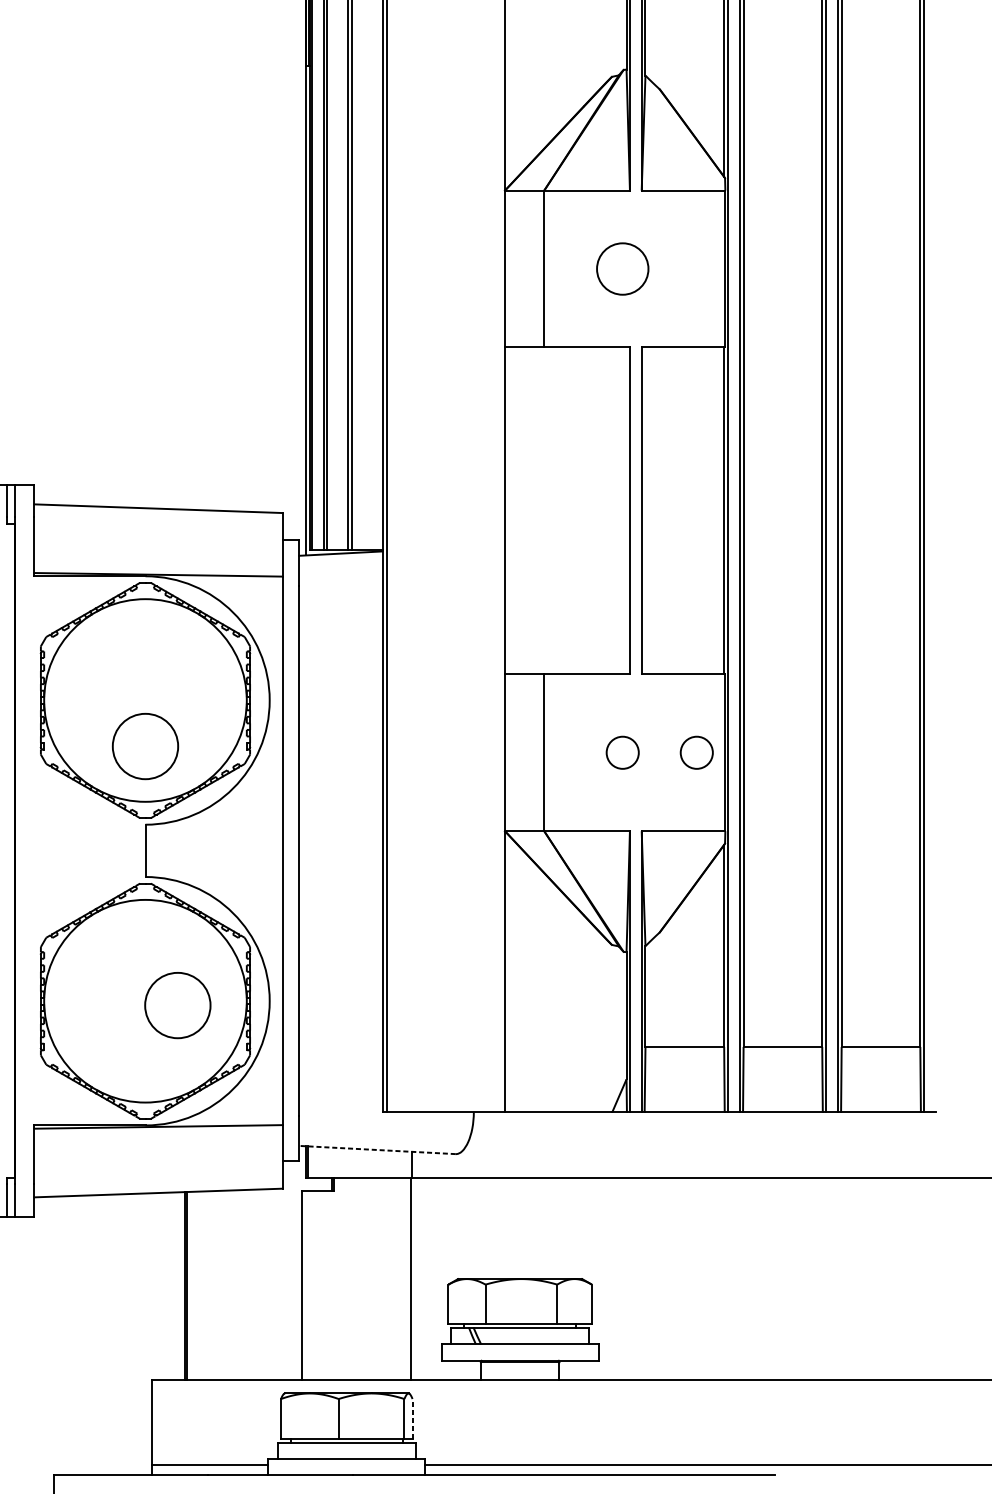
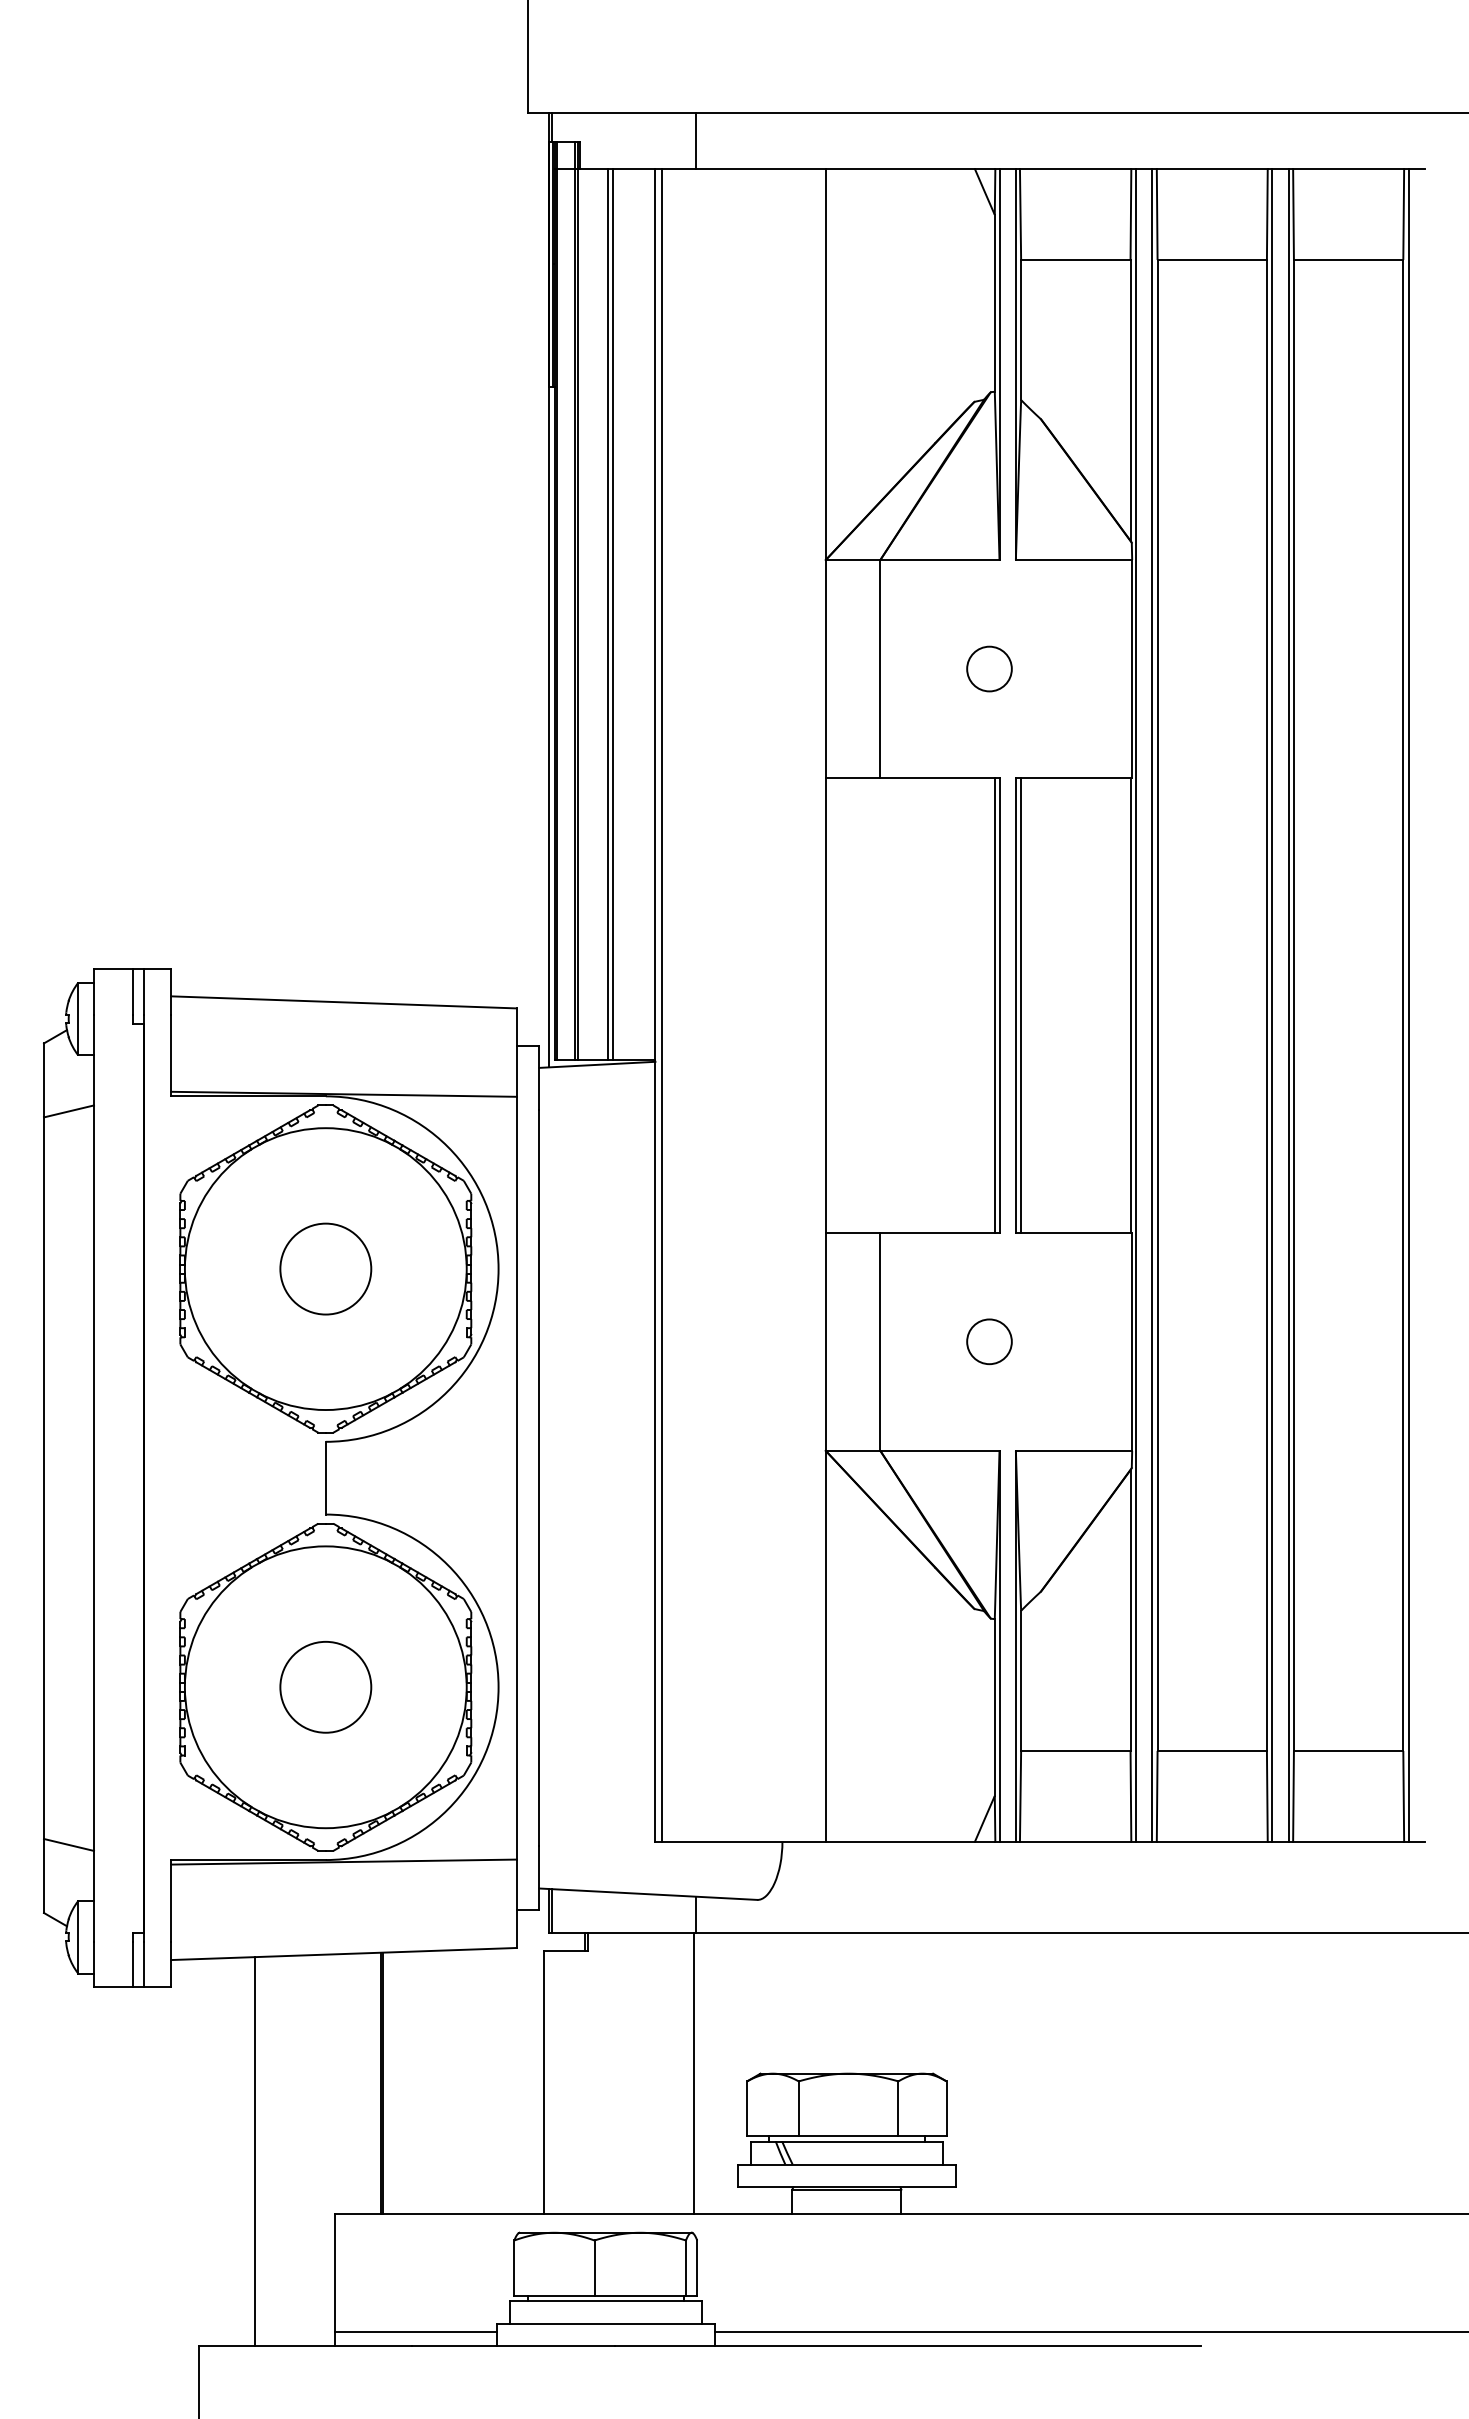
circle: (622, 268) -> (989, 668), size x0.62
line: (626, 510) -> (994, 1005), added
line: (645, 510) -> (1021, 1005), added
circle: (145, 746) -> (325, 1268), moved
circle: (696, 752) -> (1092, 1341), removed
circle: (177, 1005) -> (325, 1687), moved
line: (376, 1150) -> (647, 1894), dashed -> solid
line: (94, 1335) -> (255, 2151), added
line: (412, 1419) -> (697, 2268), dashed -> solid

